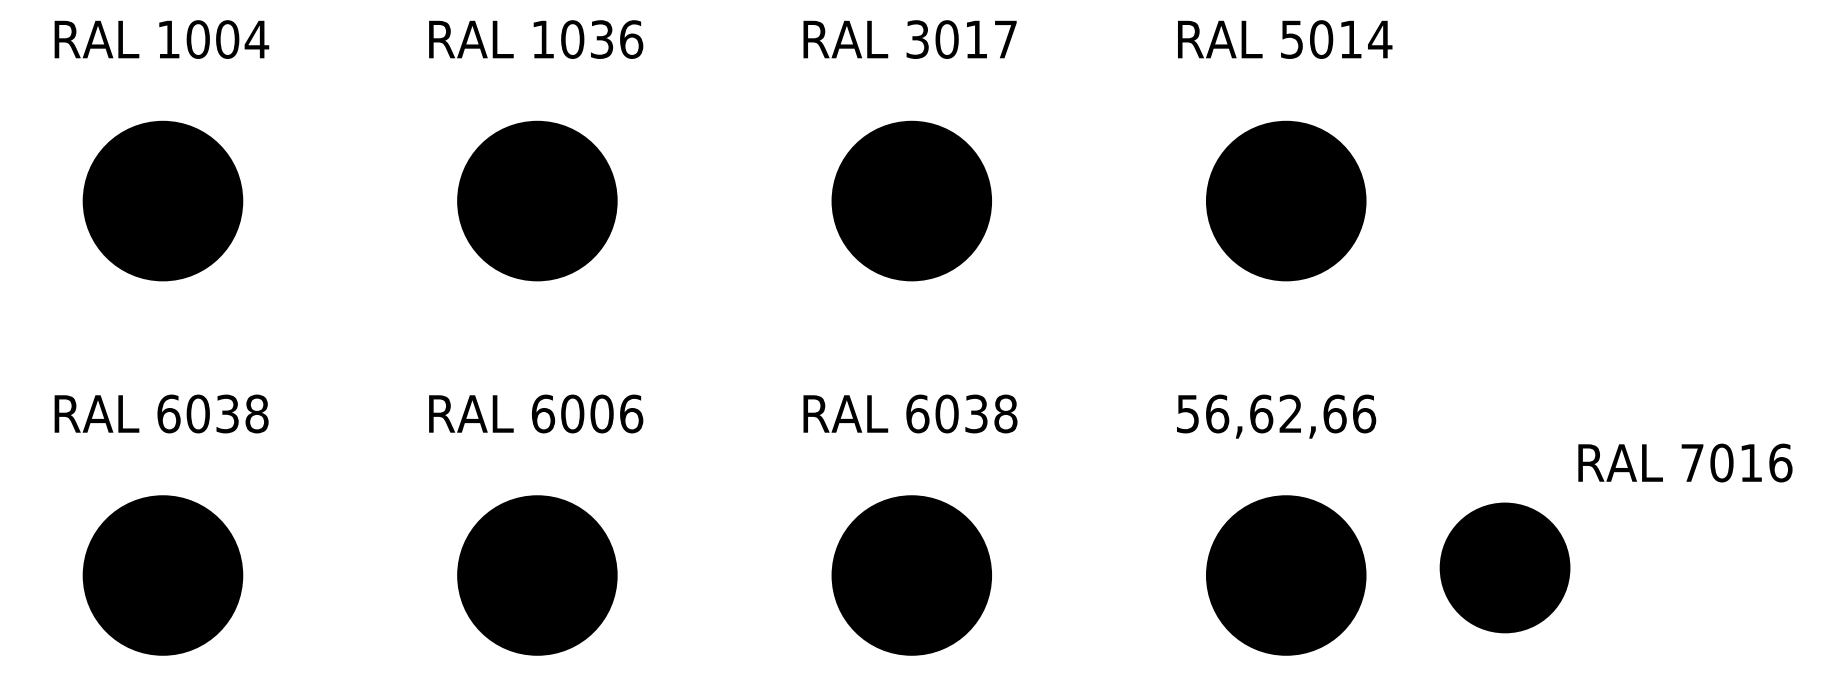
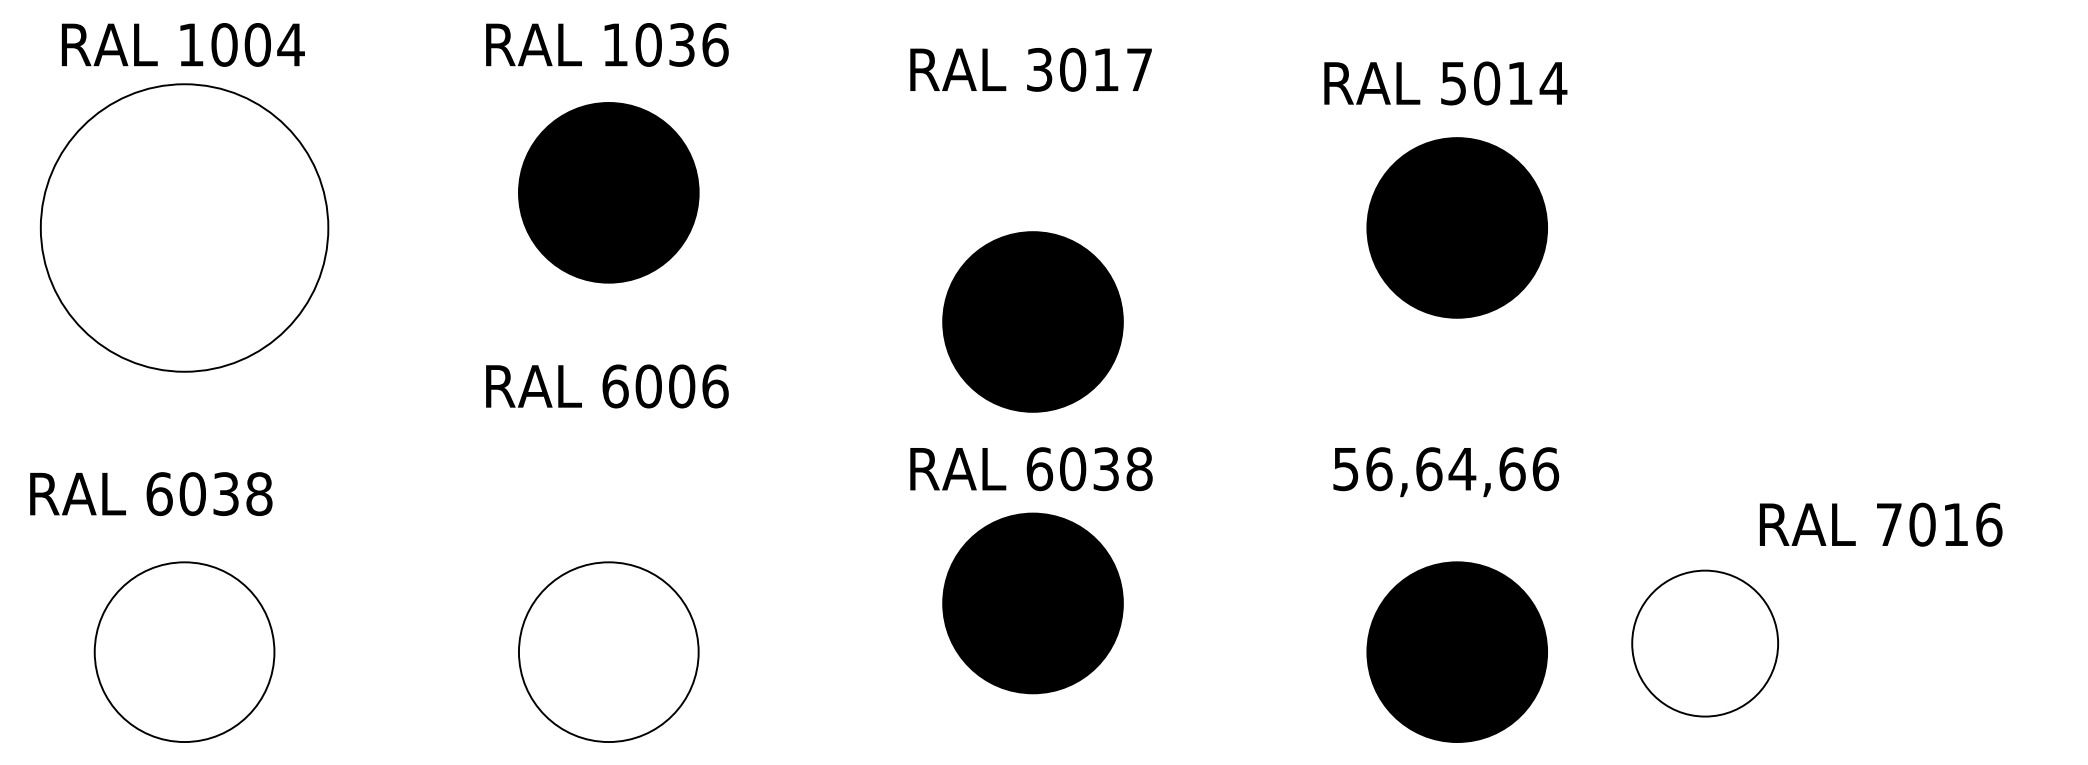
text: (909, 39) -> (1030, 69), moved
text: (1285, 39) -> (1446, 83), moved
part: (162, 200) -> (184, 227), size x1.6
part: (537, 200) -> (608, 192), moved
part: (911, 200) -> (1032, 321), moved
text: (161, 413) -> (151, 493), moved
text: (536, 413) -> (607, 385), moved
text: (1290, 413) -> (1462, 468), 56,62,66 -> 56,64,66
text: (1685, 462) -> (1881, 524), moved
fill: (1504, 567) -> (1704, 643), removed
fill: (162, 575) -> (184, 652), removed
fill: (537, 575) -> (608, 652), removed
part: (911, 575) -> (1032, 603), moved

